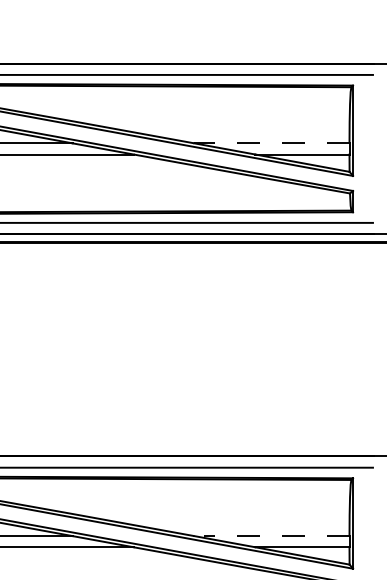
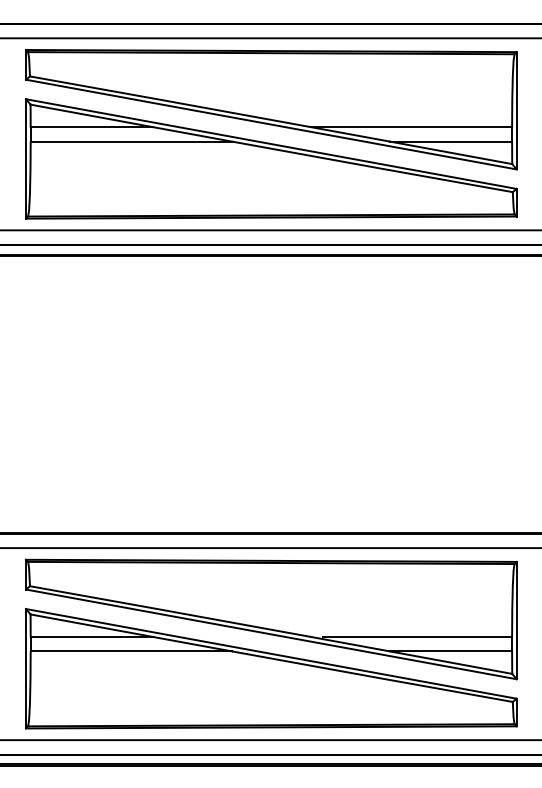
line: (271, 143) -> (411, 127), dashed -> solid
line: (276, 535) -> (417, 636), dashed -> solid

